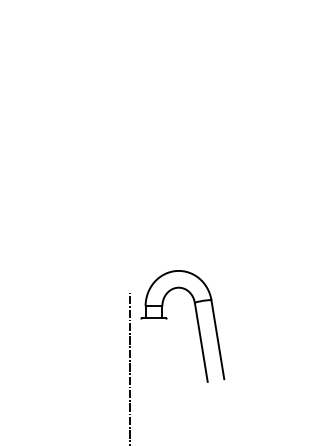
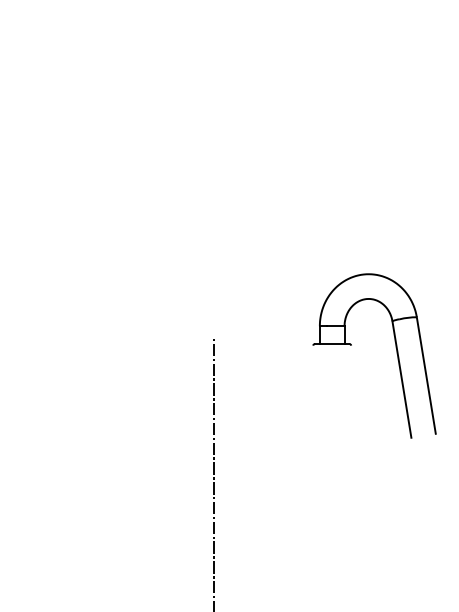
part: (197, 326) -> (396, 356), moved

